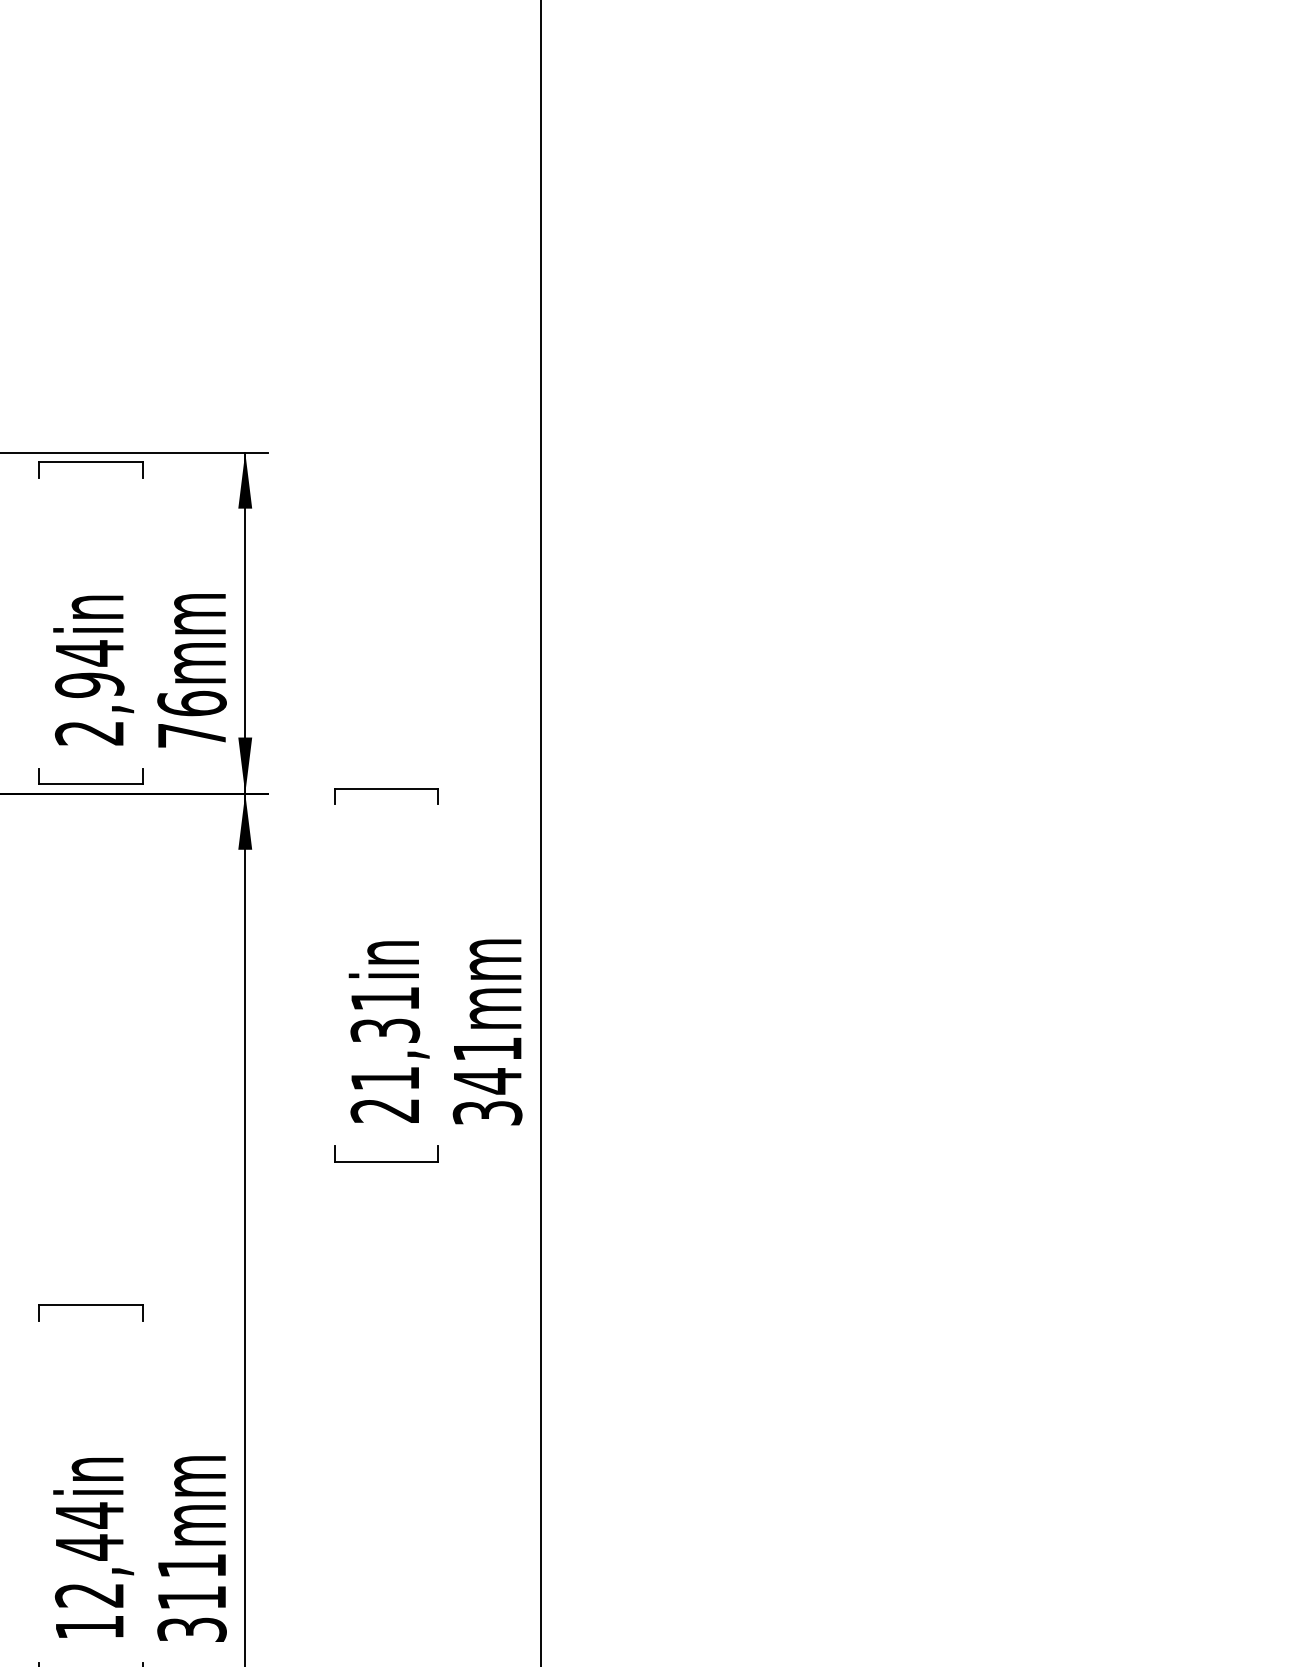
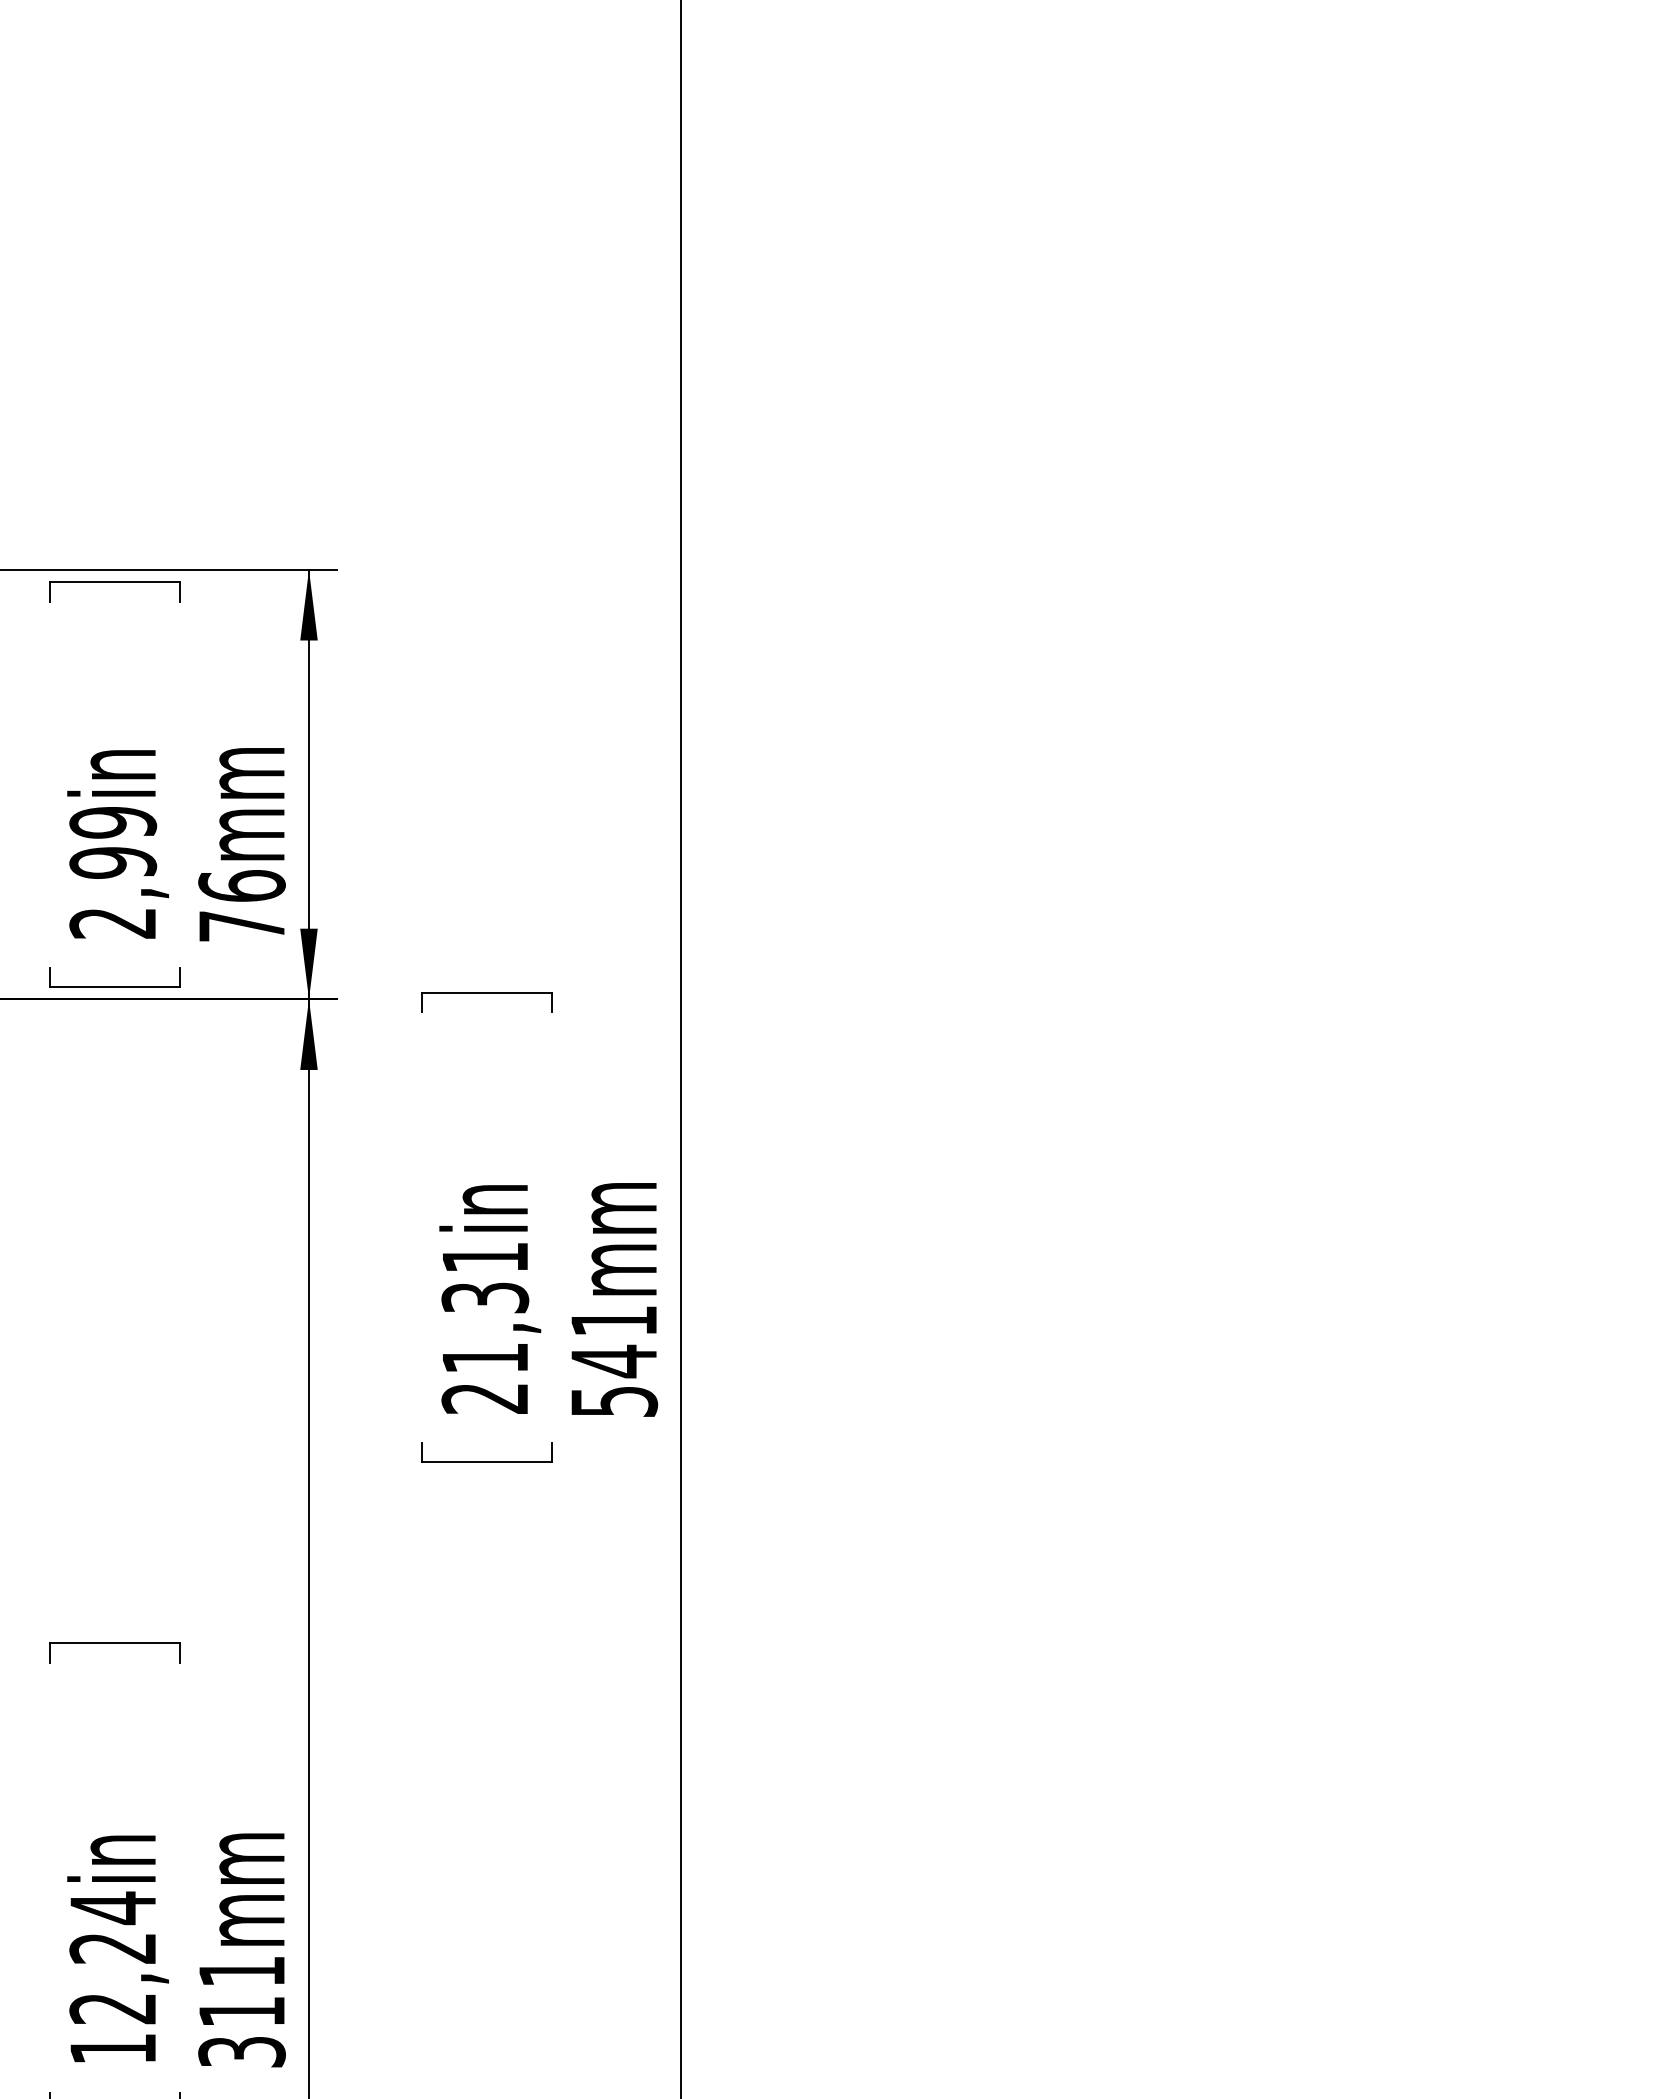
text: (89, 653) -> (113, 822), 2,94in -> 2,99in
text: (487, 1113) -> (613, 1401), 341mm -> 541mm
text: (89, 1547) -> (112, 1948), 12,44in -> 12,24in

